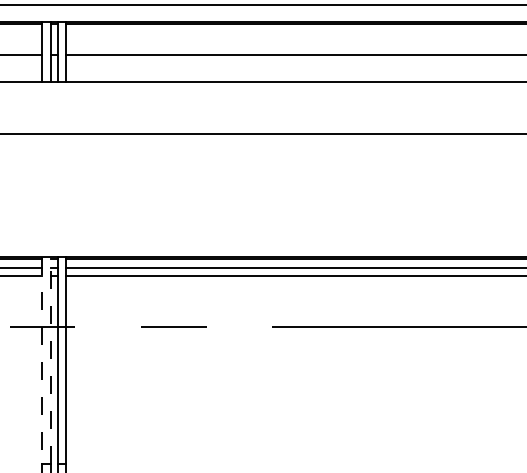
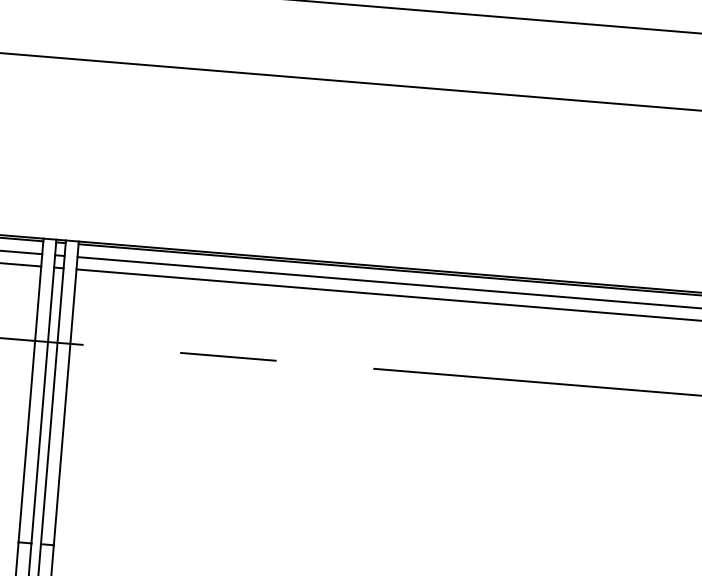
line: (51, 360) -> (44, 391), dashed -> solid
line: (42, 361) -> (31, 391), dashed -> solid

